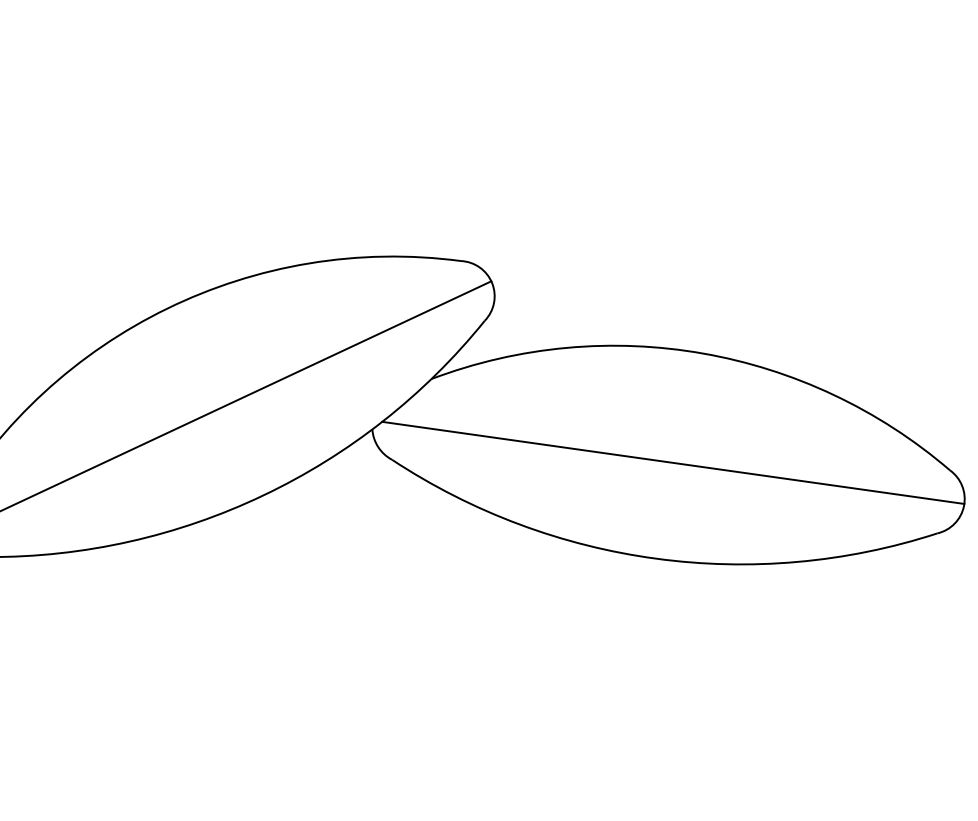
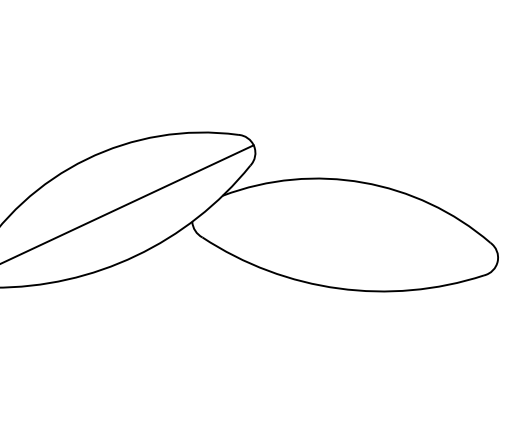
line: (673, 461) -> (347, 238), removed

